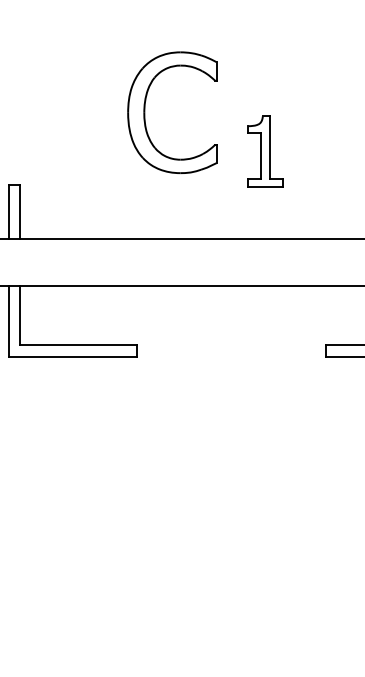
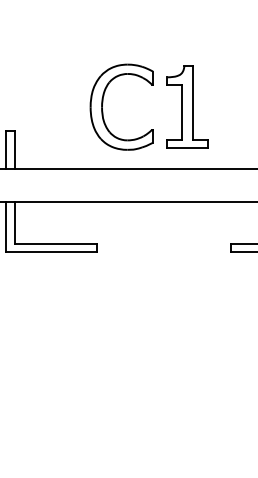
part: (145, 112) -> (102, 107), moved
part: (265, 151) -> (187, 107), size x1.67

